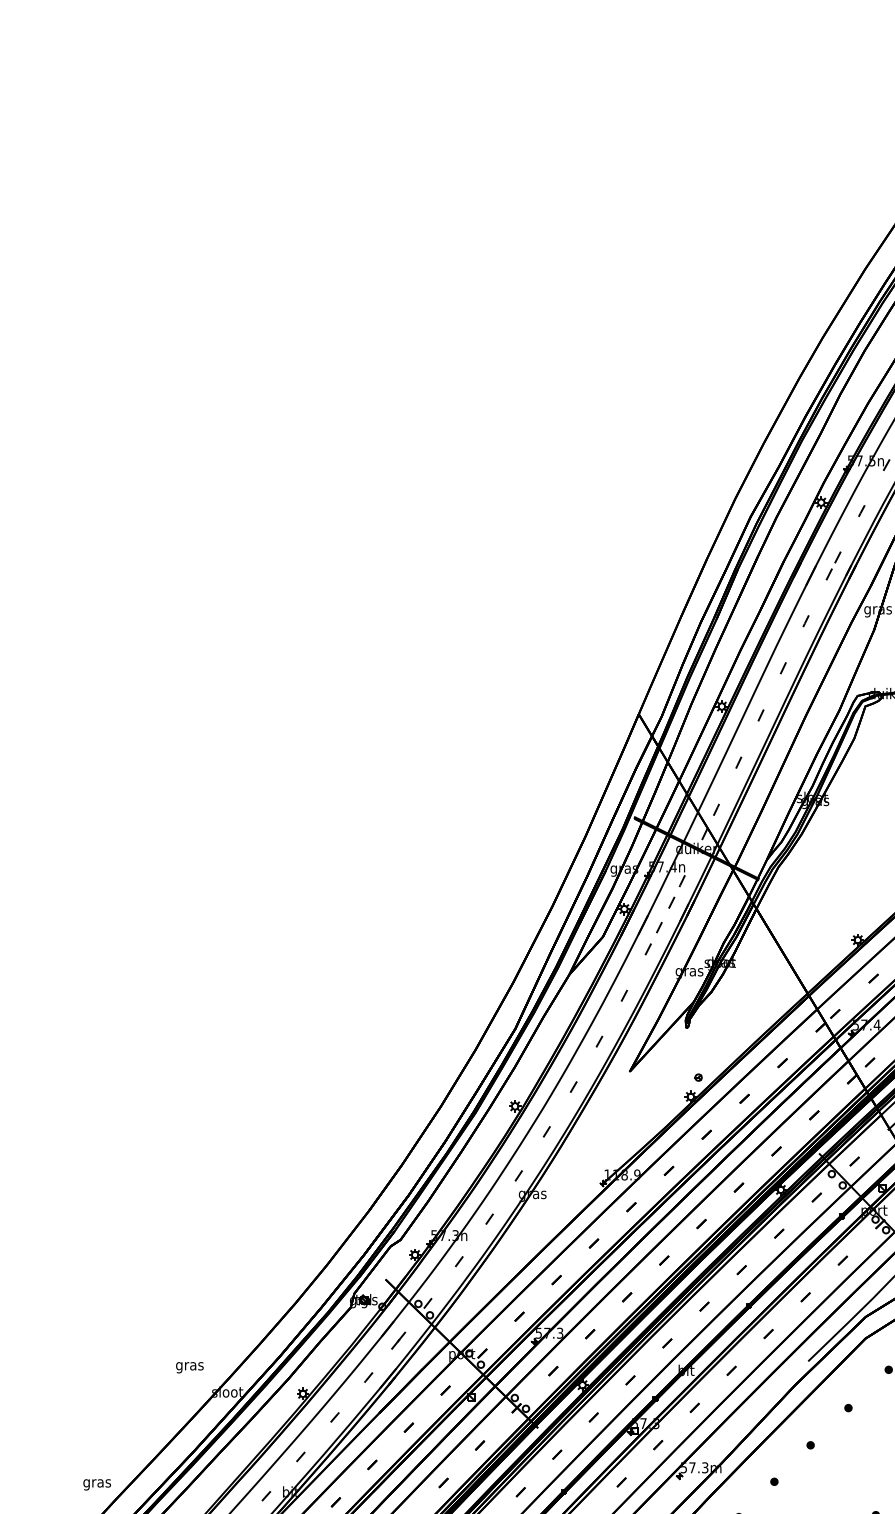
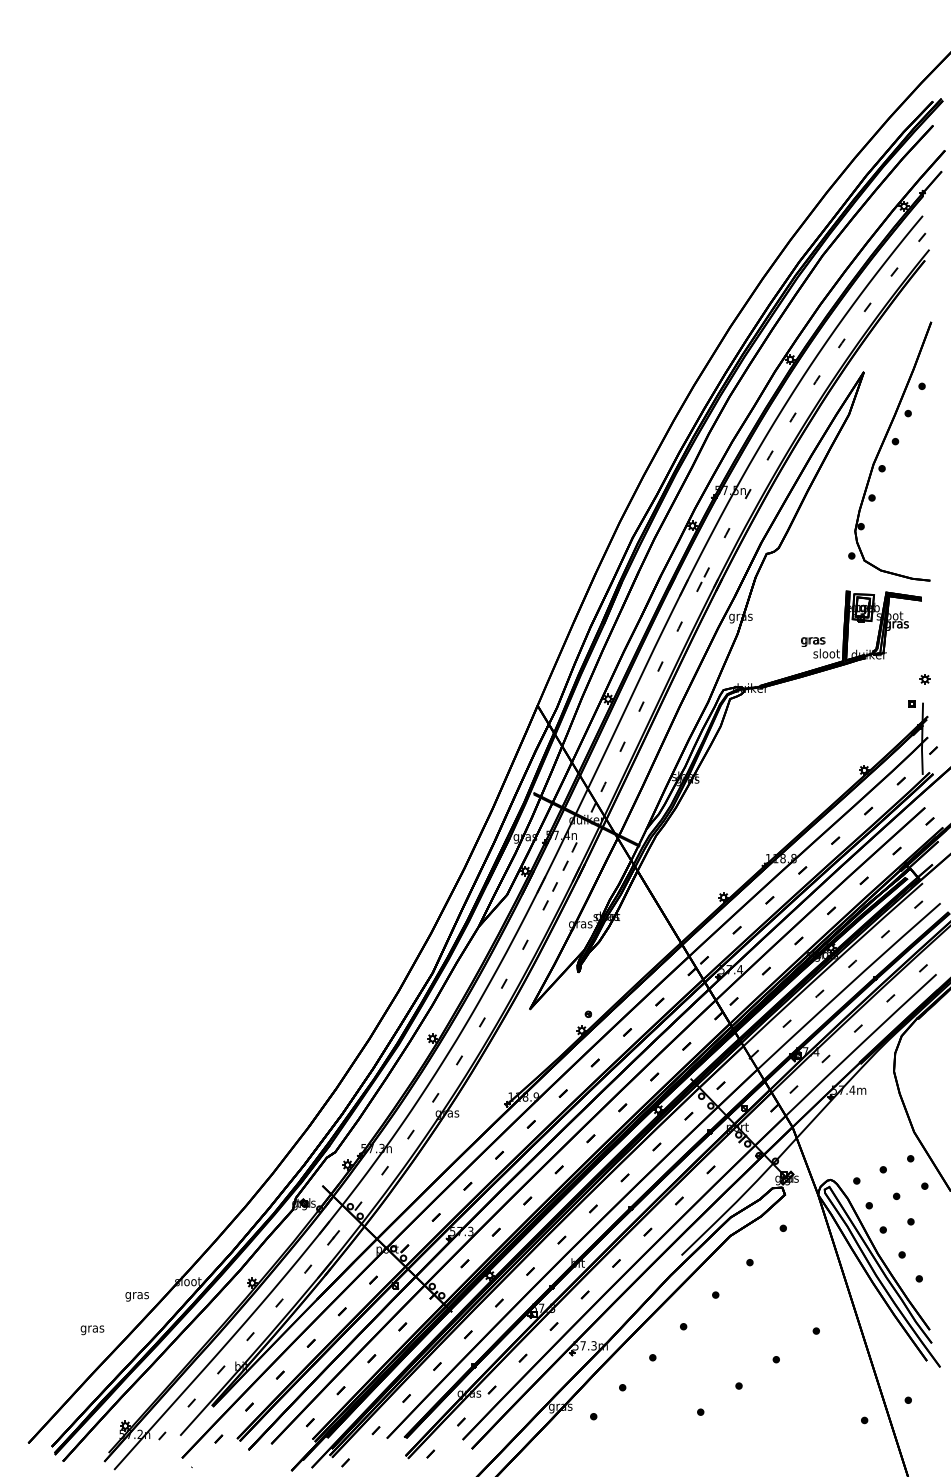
text: (189, 1367) -> (136, 1296), moved
text: (97, 1485) -> (92, 1330), moved

